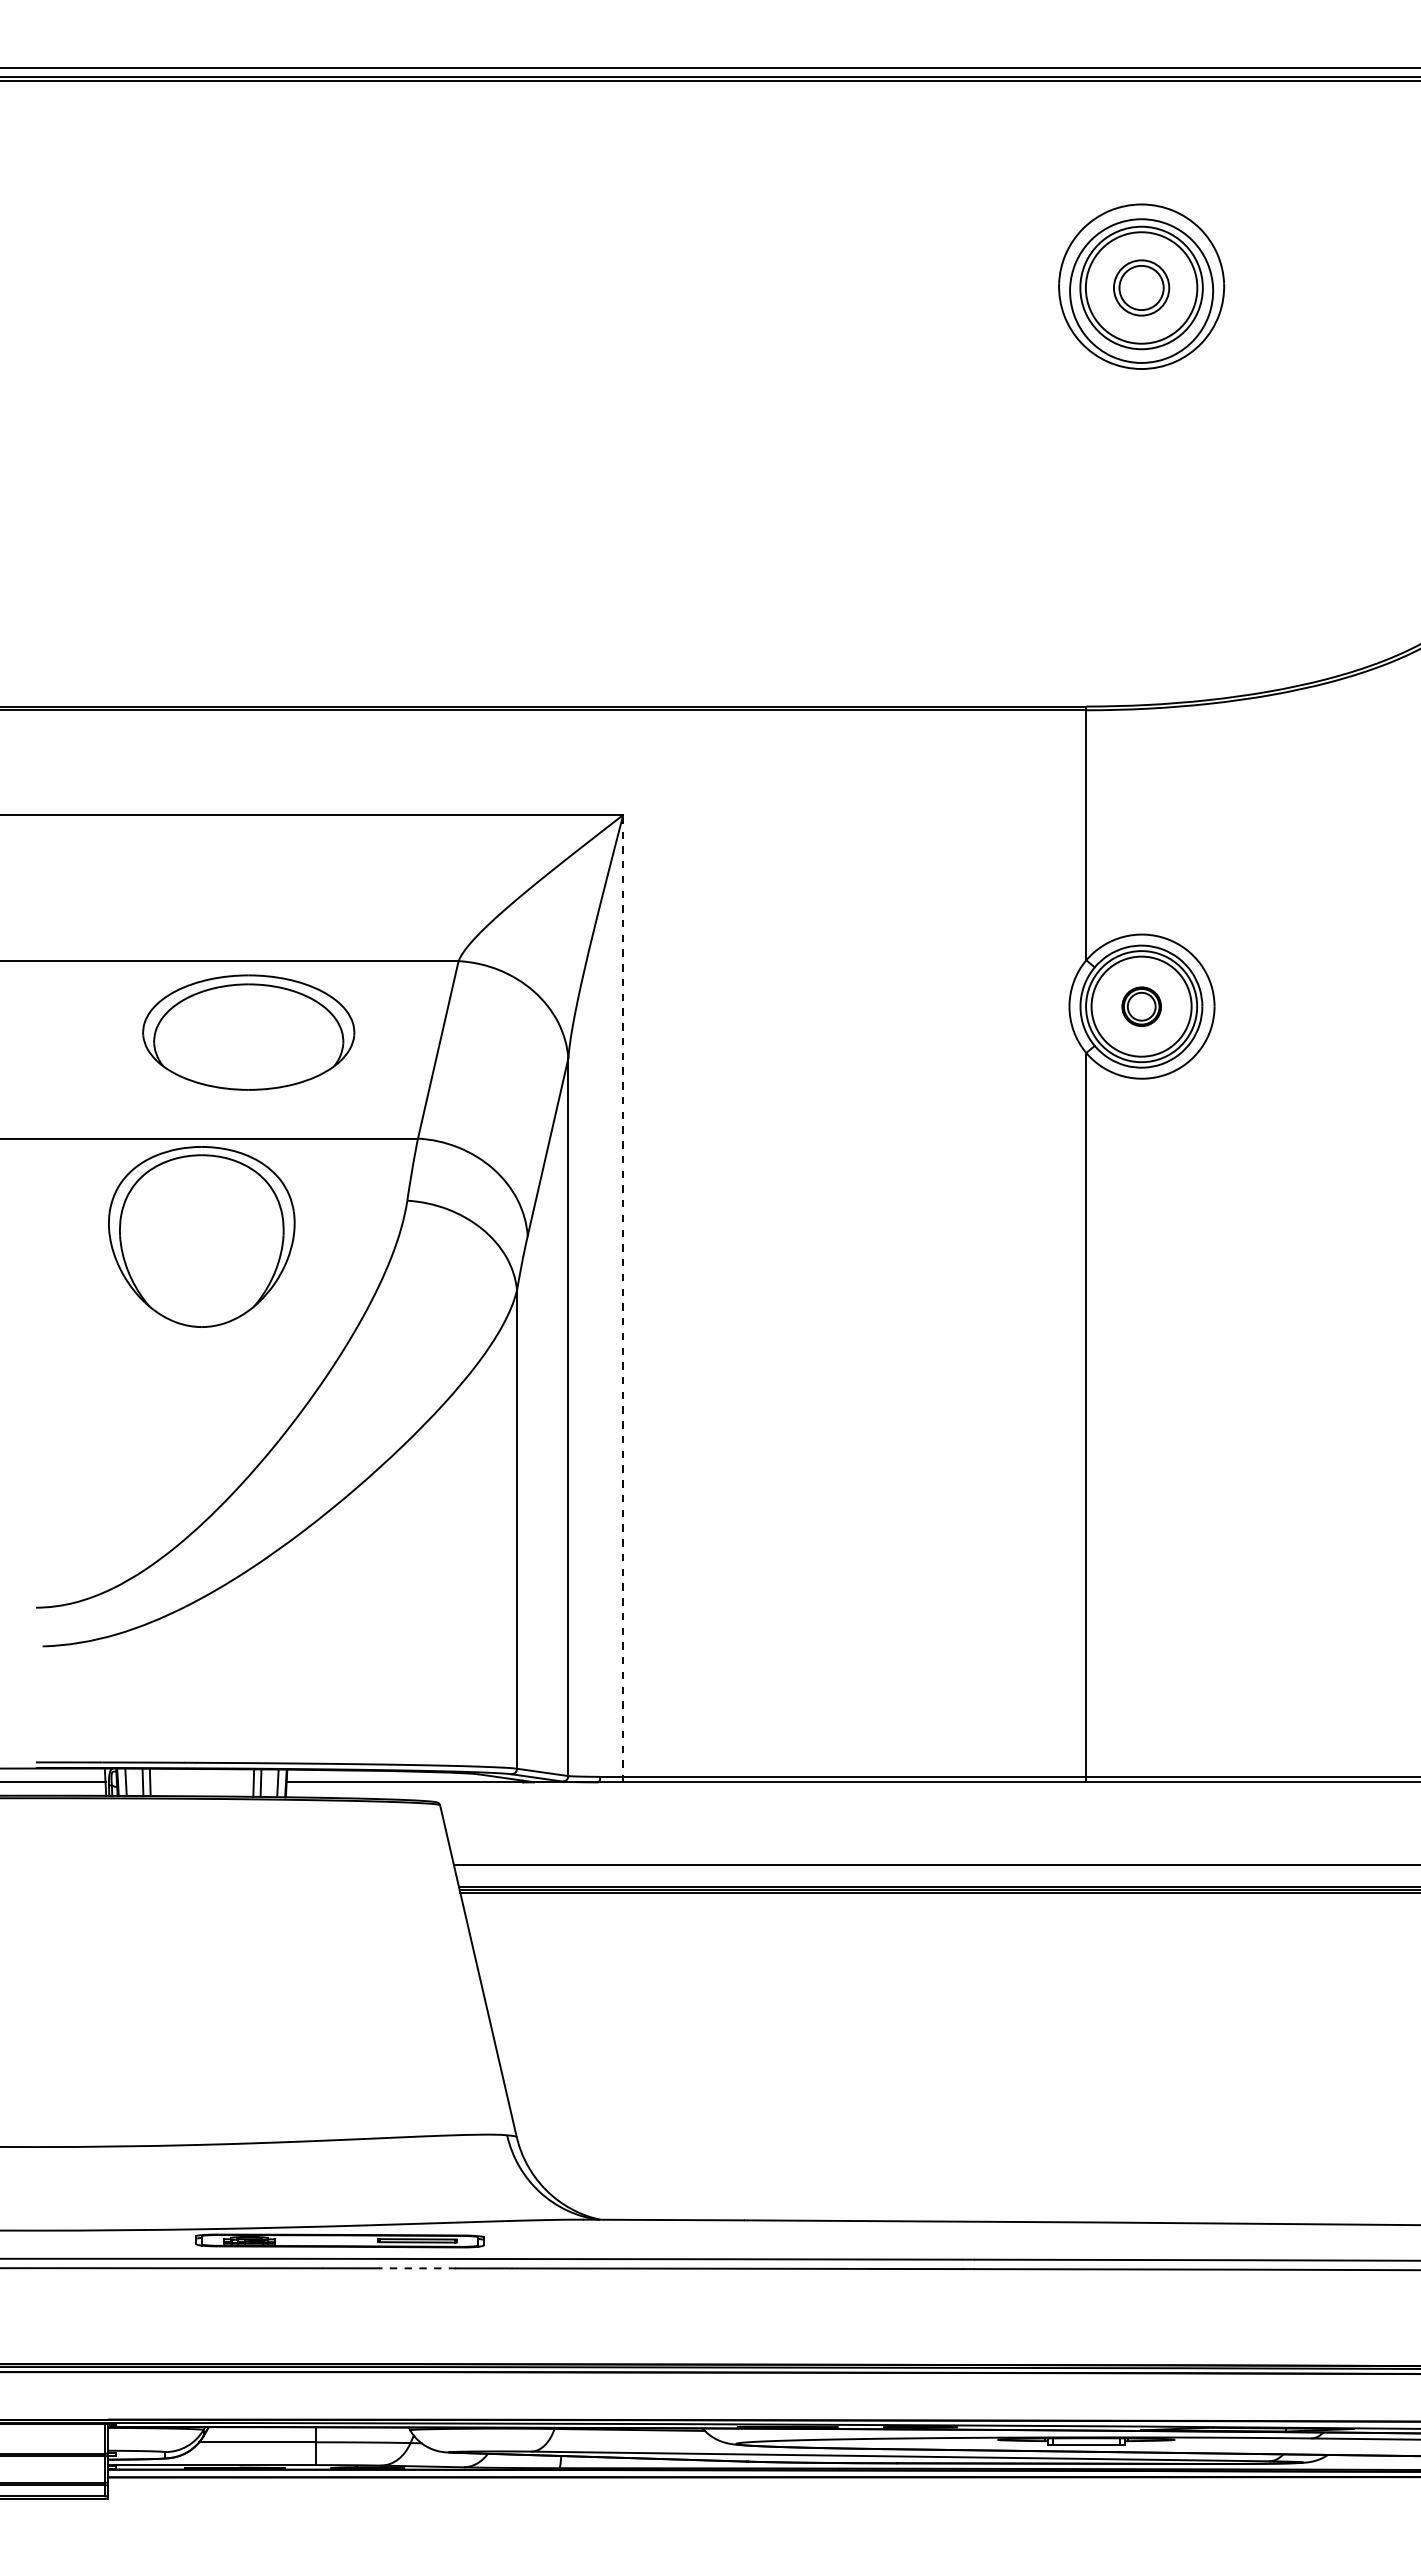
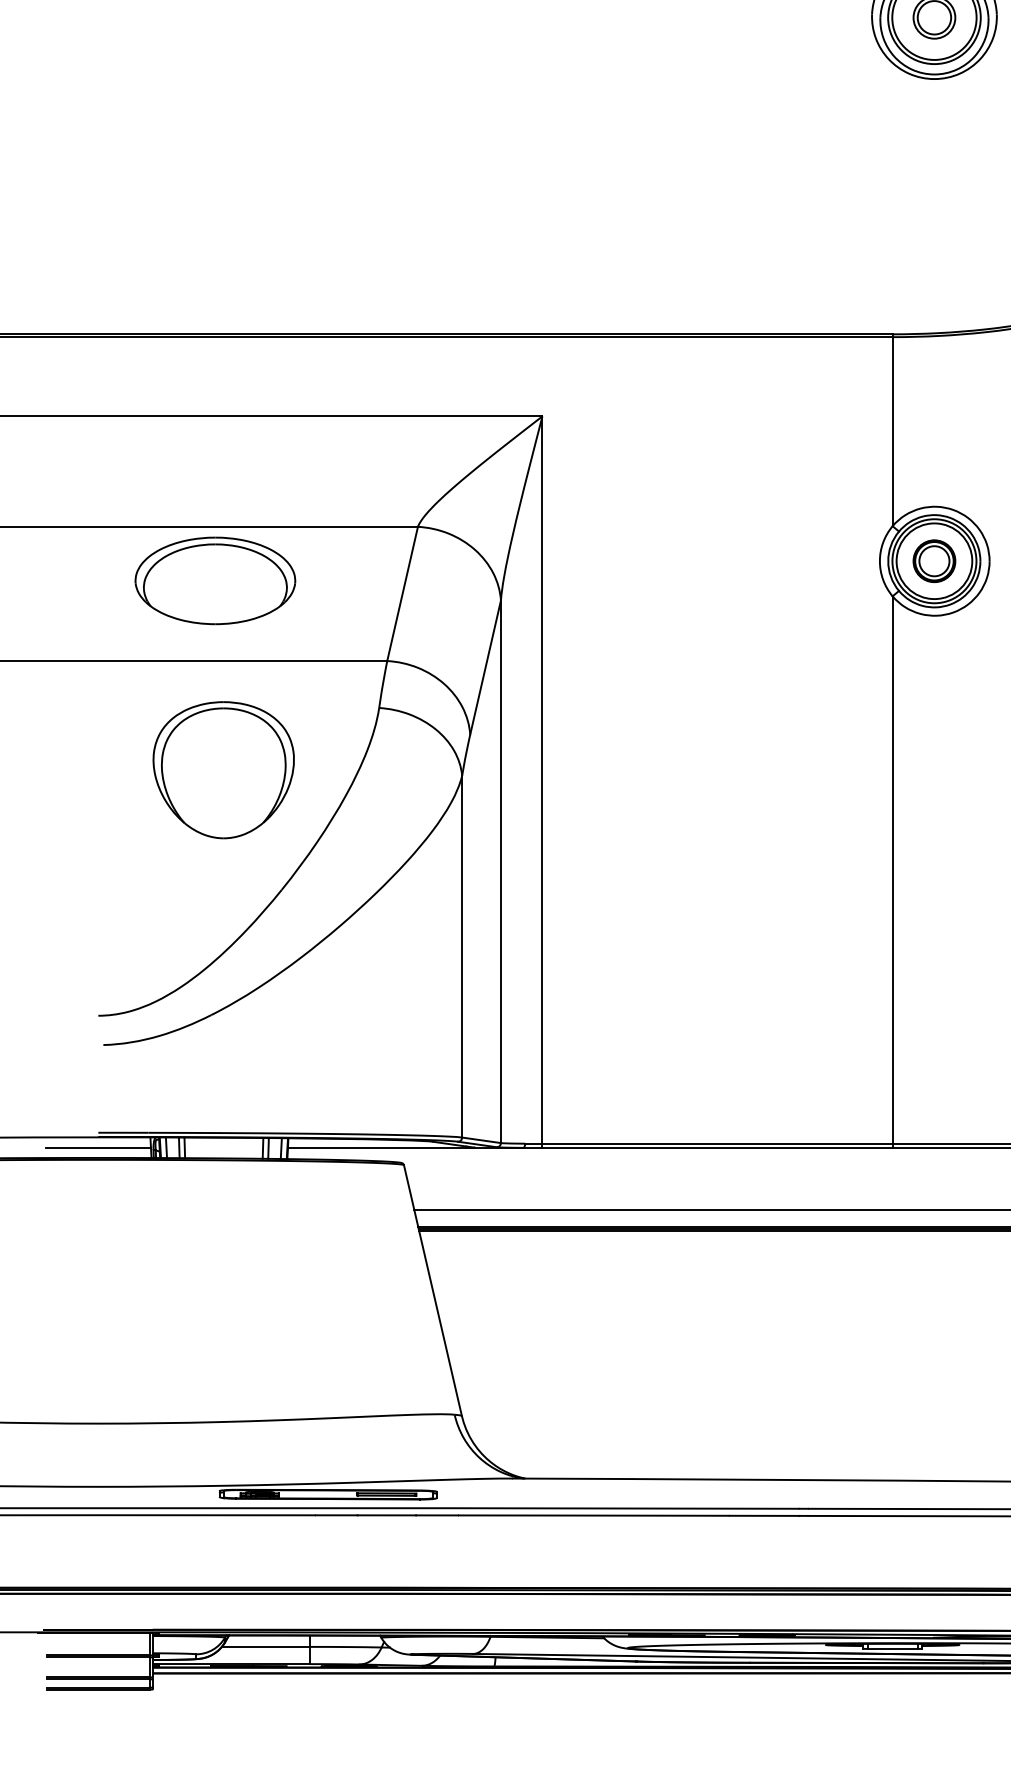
part: (1141, 1006) -> (934, 561), size x1.43
part: (248, 1032) -> (215, 580), moved
part: (201, 1236) -> (223, 769), moved
line: (623, 1298) -> (542, 781), dashed -> solid
line: (417, 2268) -> (386, 1515), dashed -> solid

